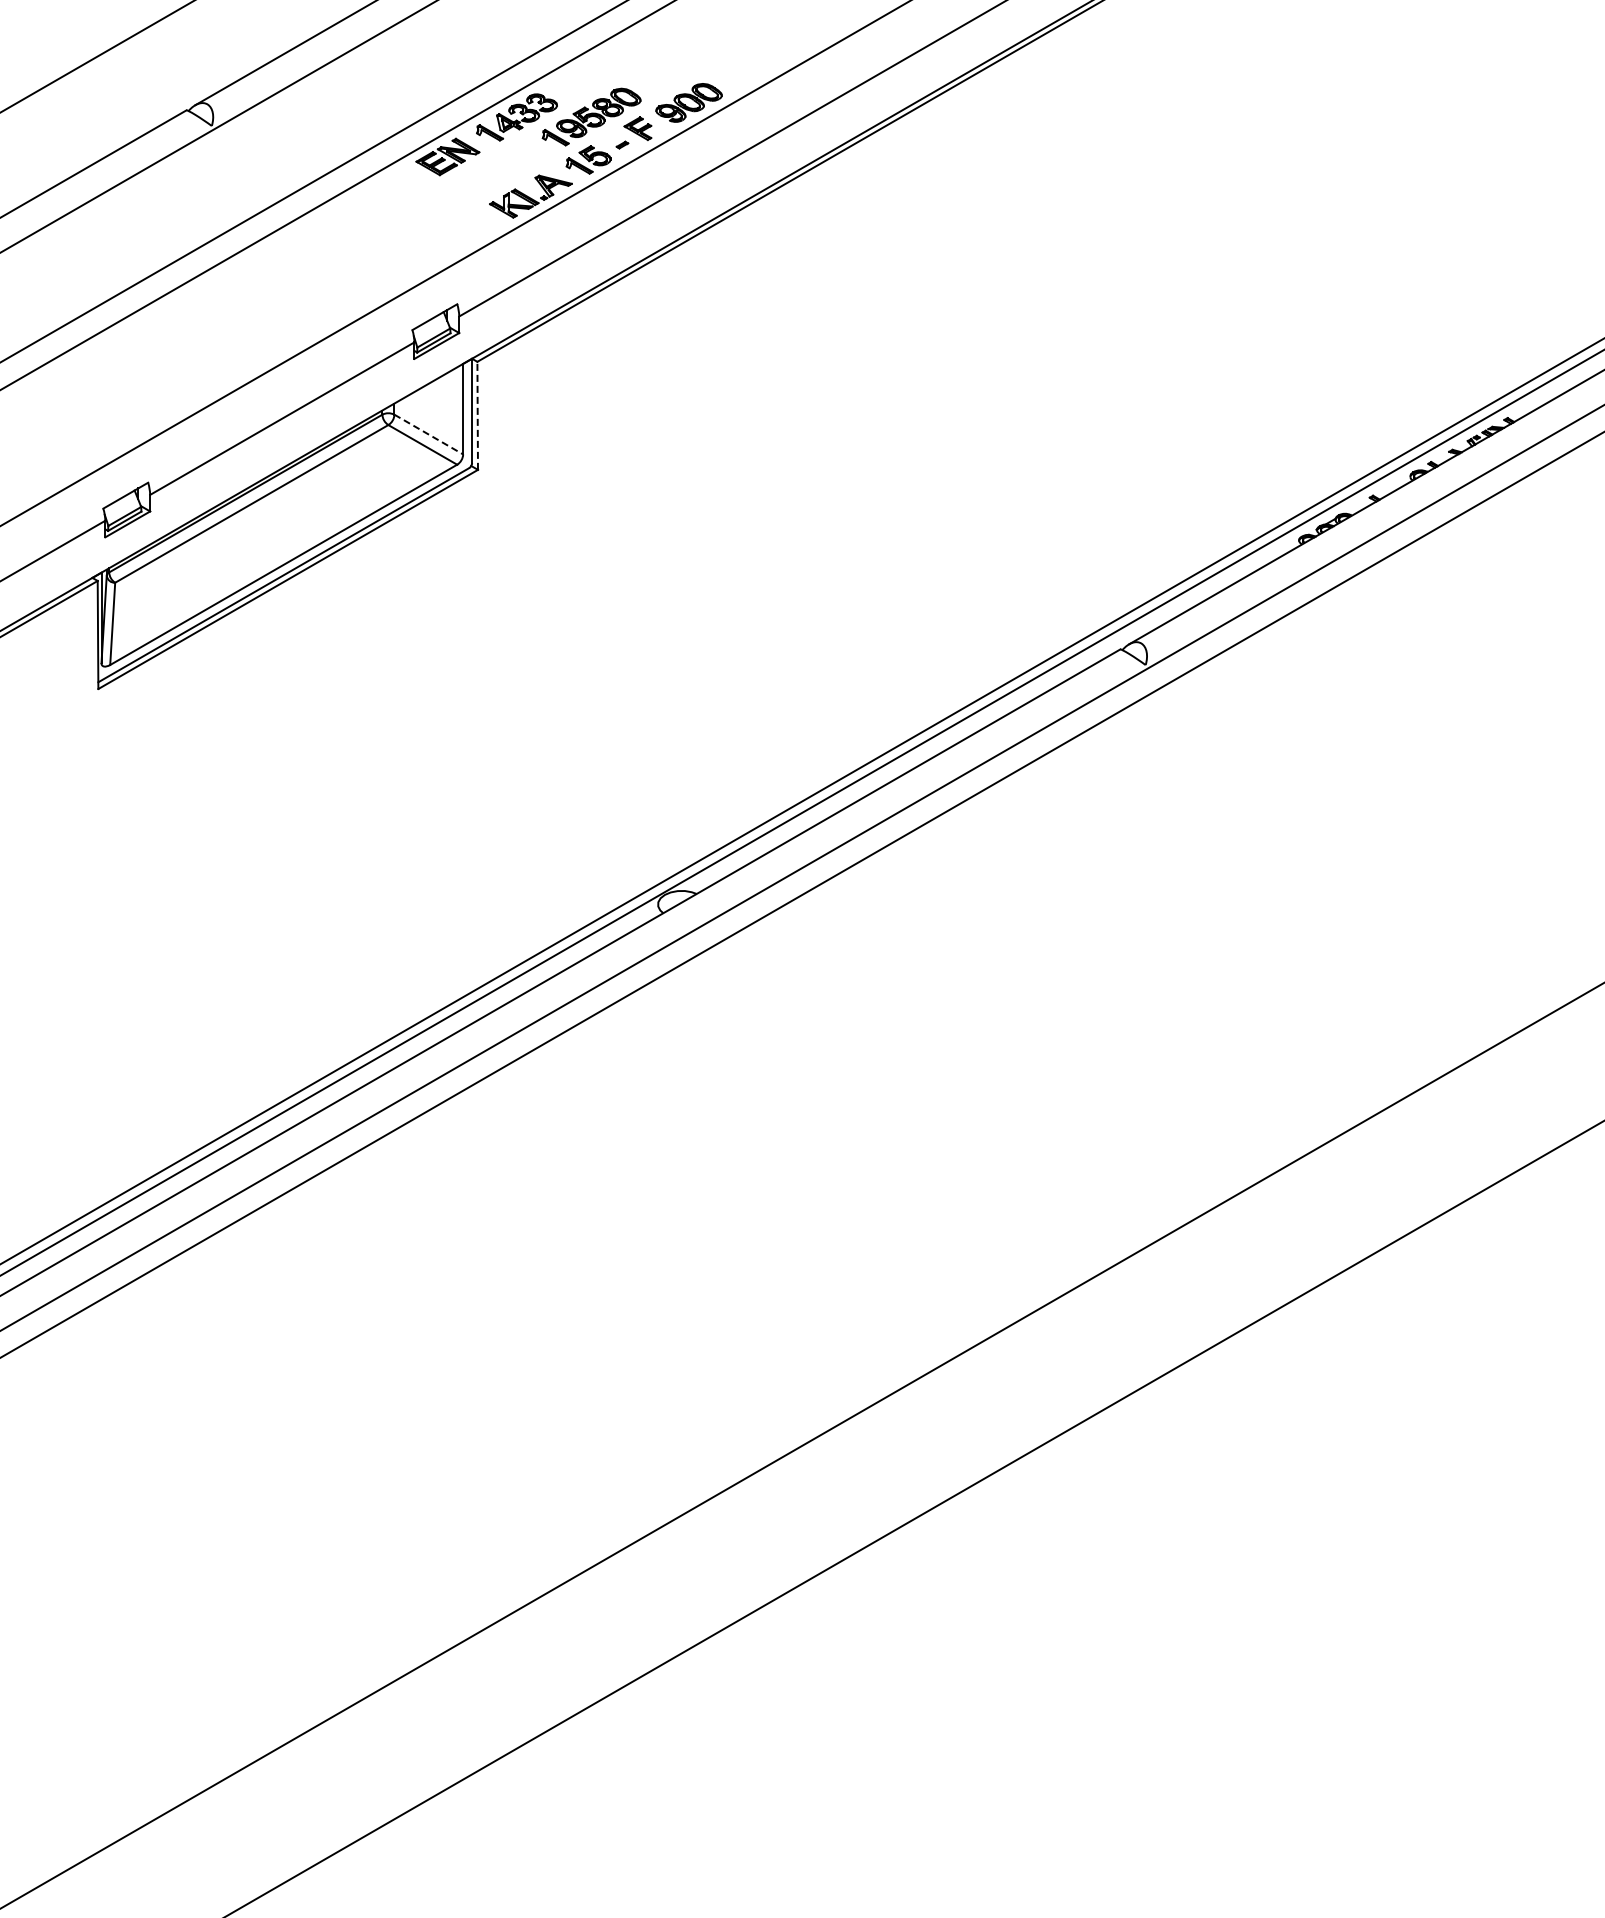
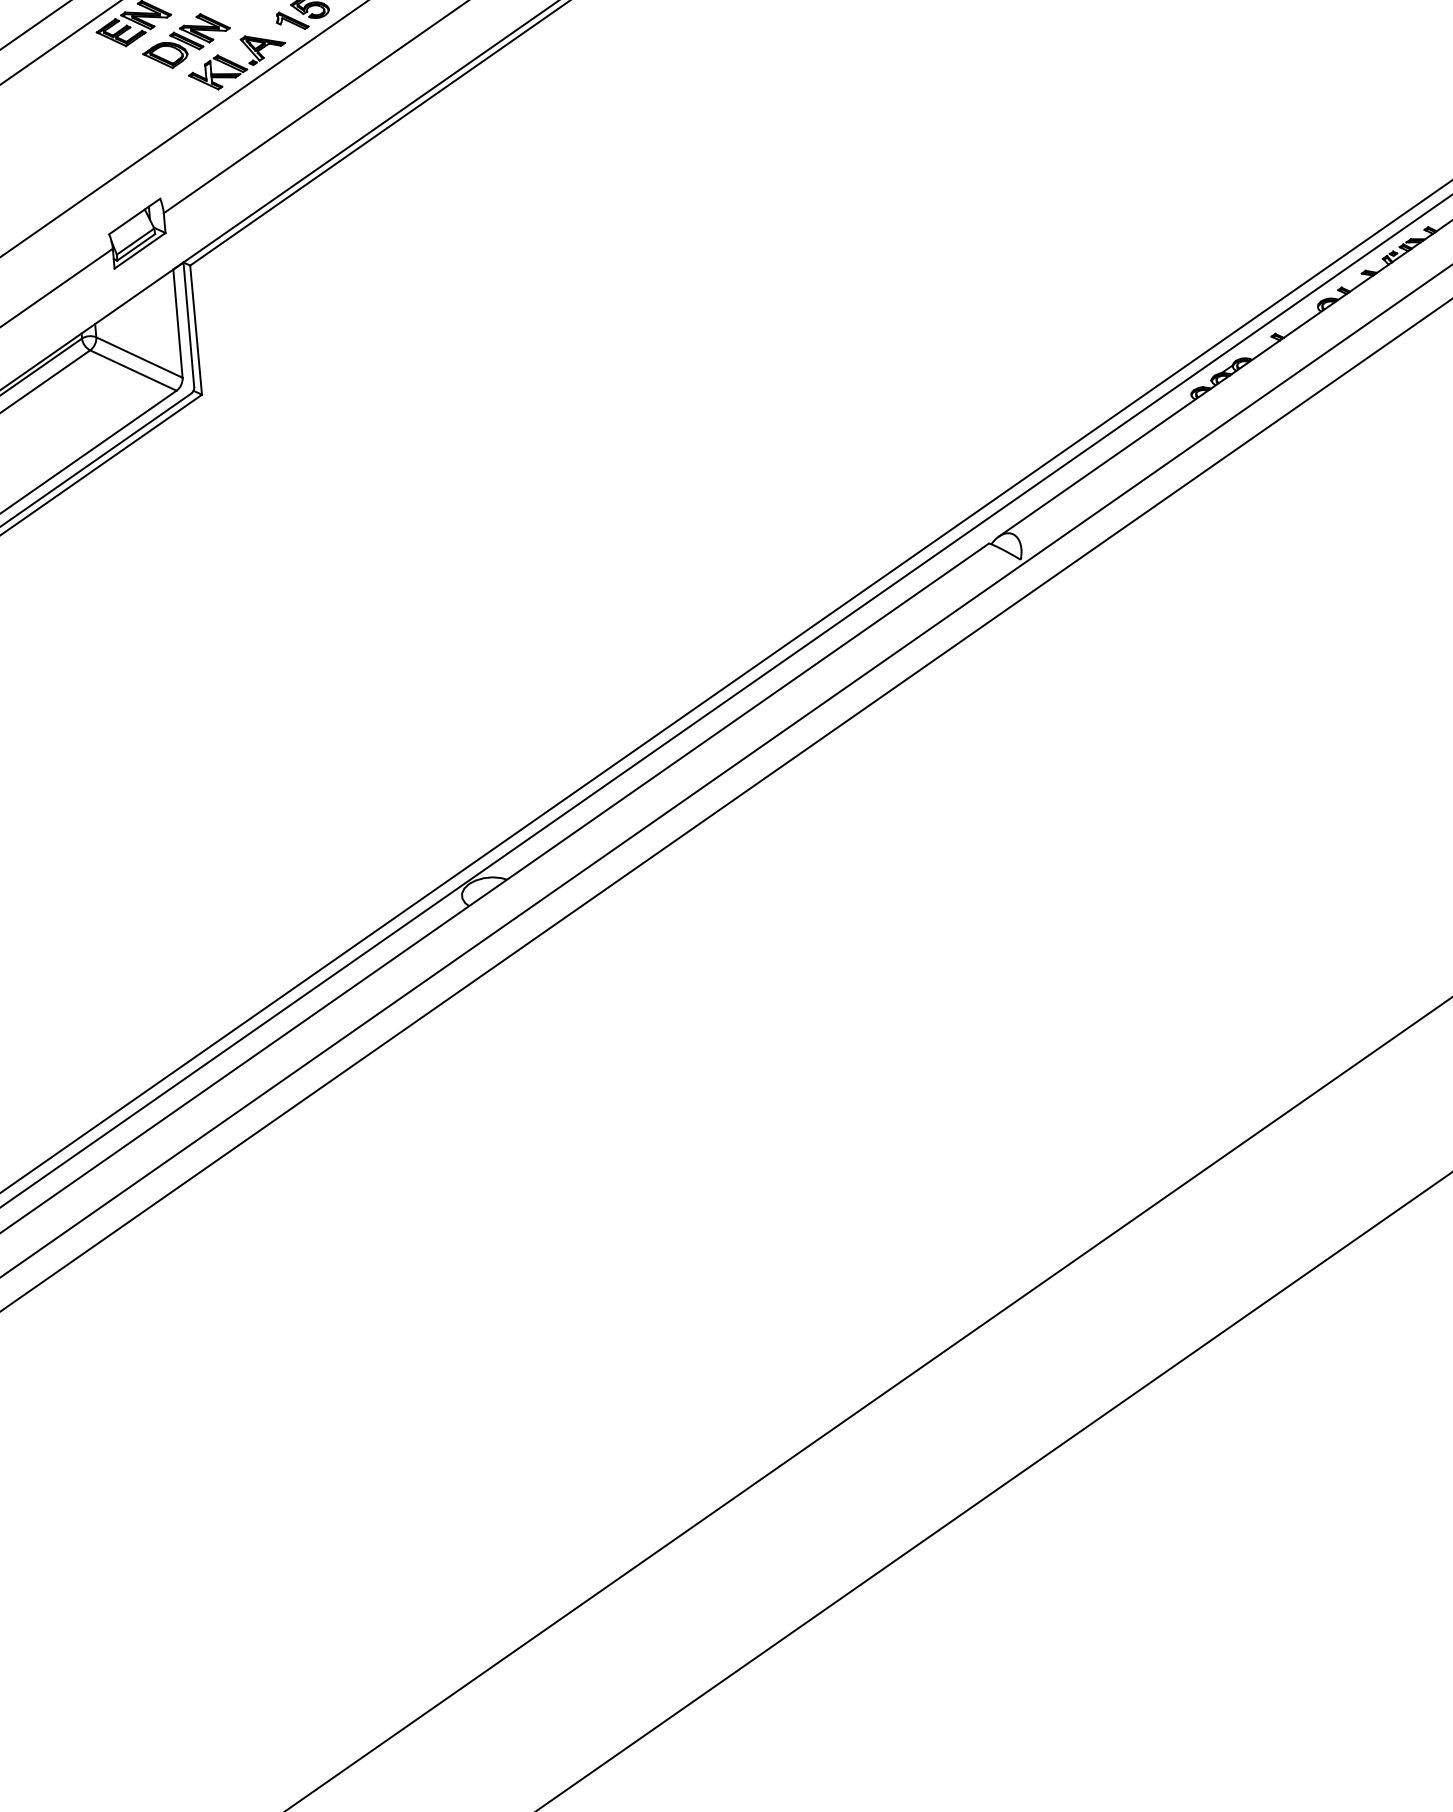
part: (490, 175) -> (186, 41), added
line: (477, 415) -> (195, 329), dashed -> solid
line: (428, 434) -> (139, 357), dashed -> solid

